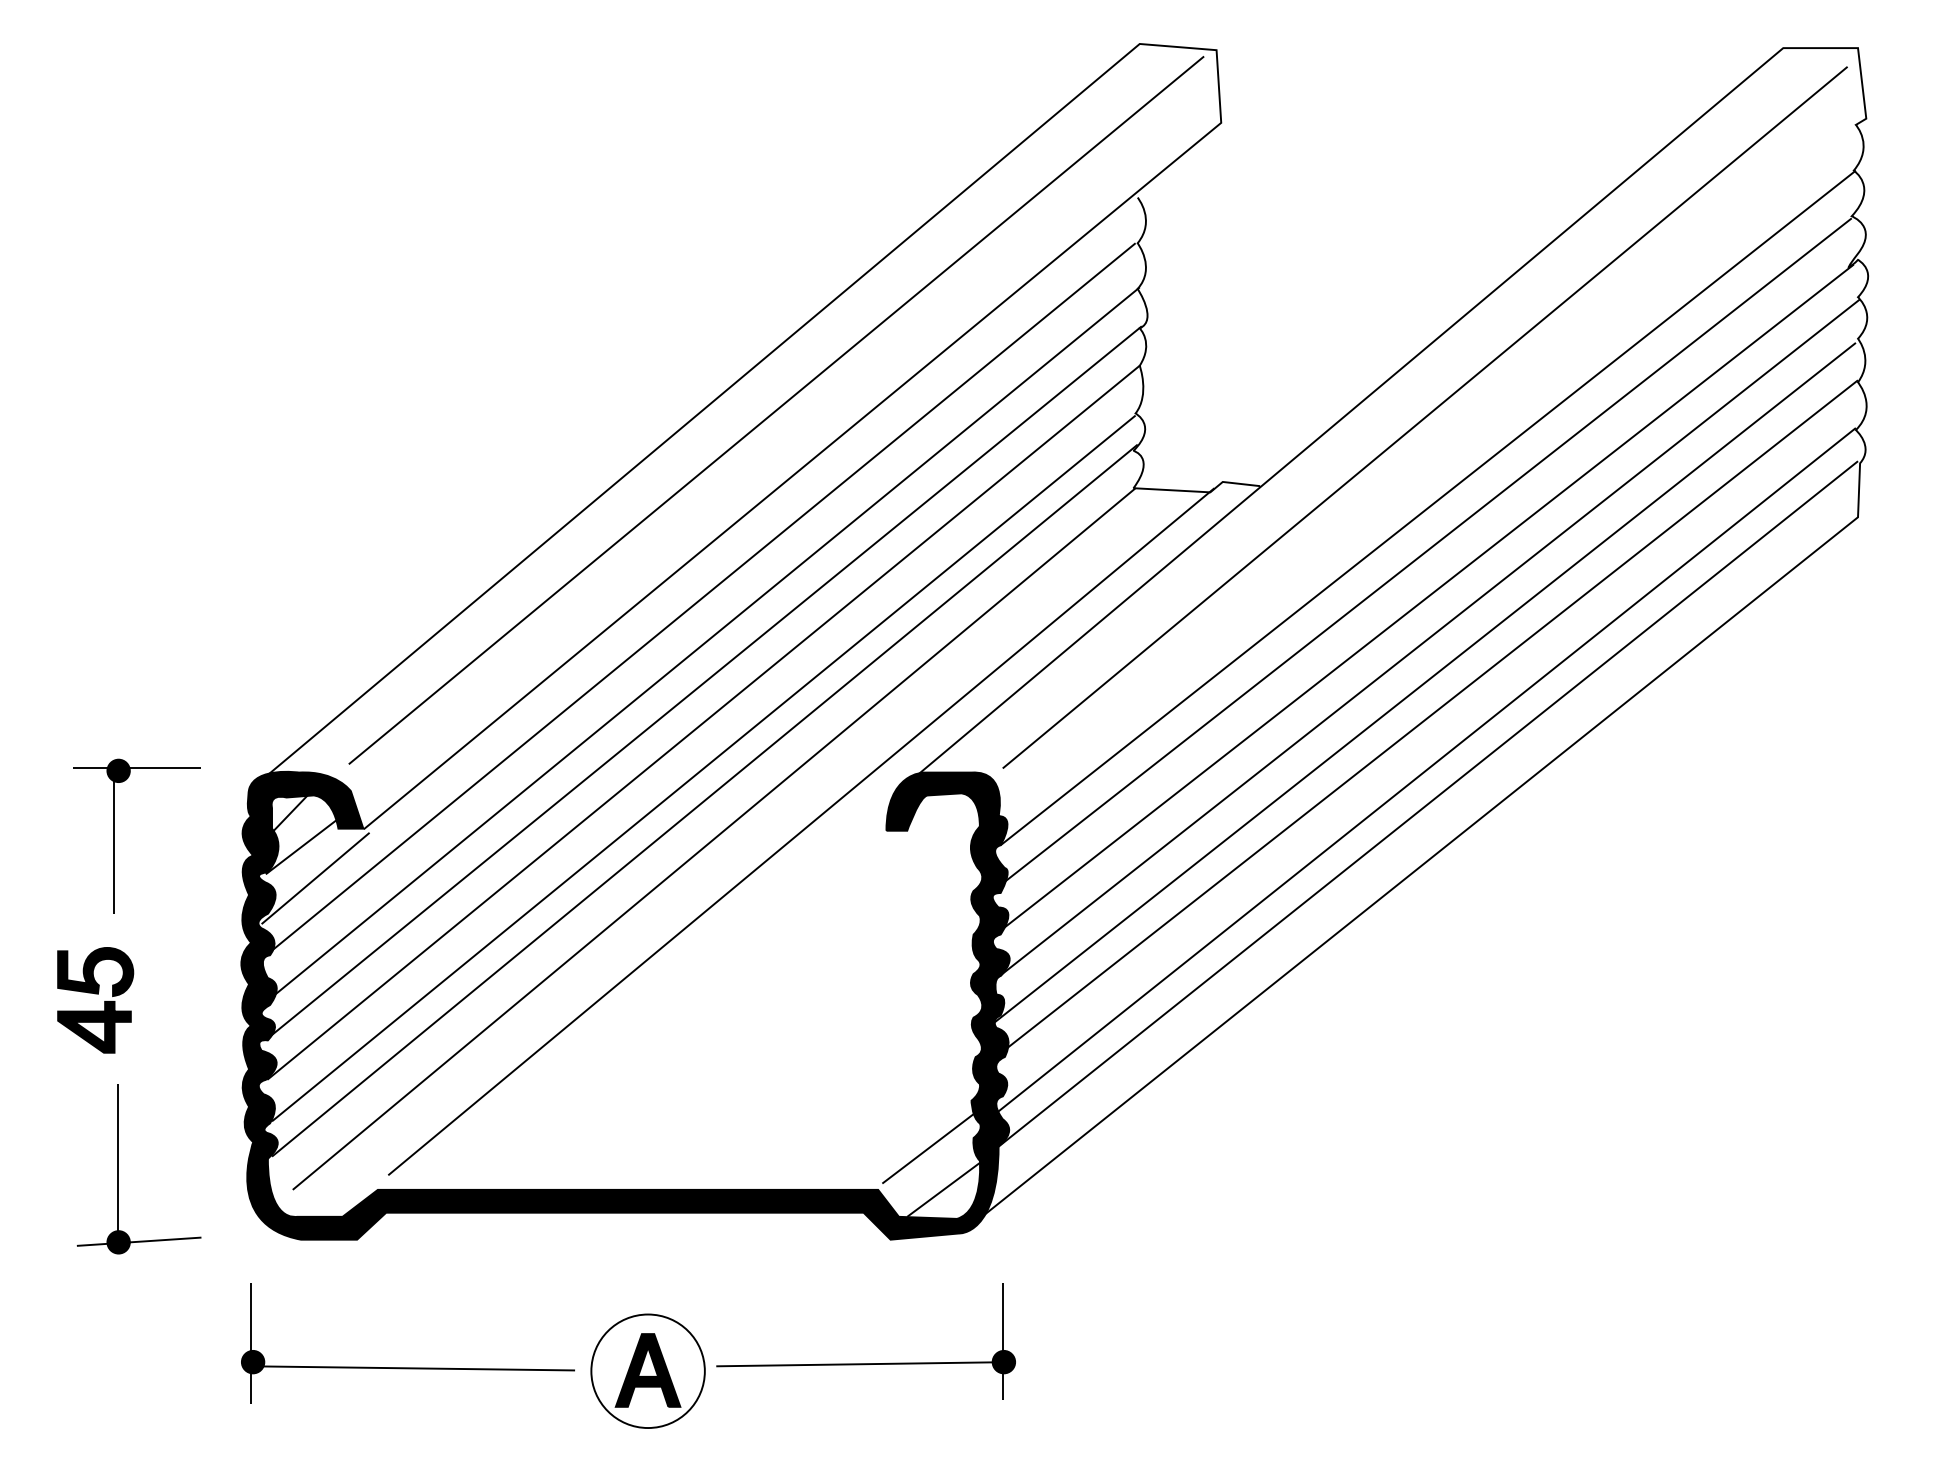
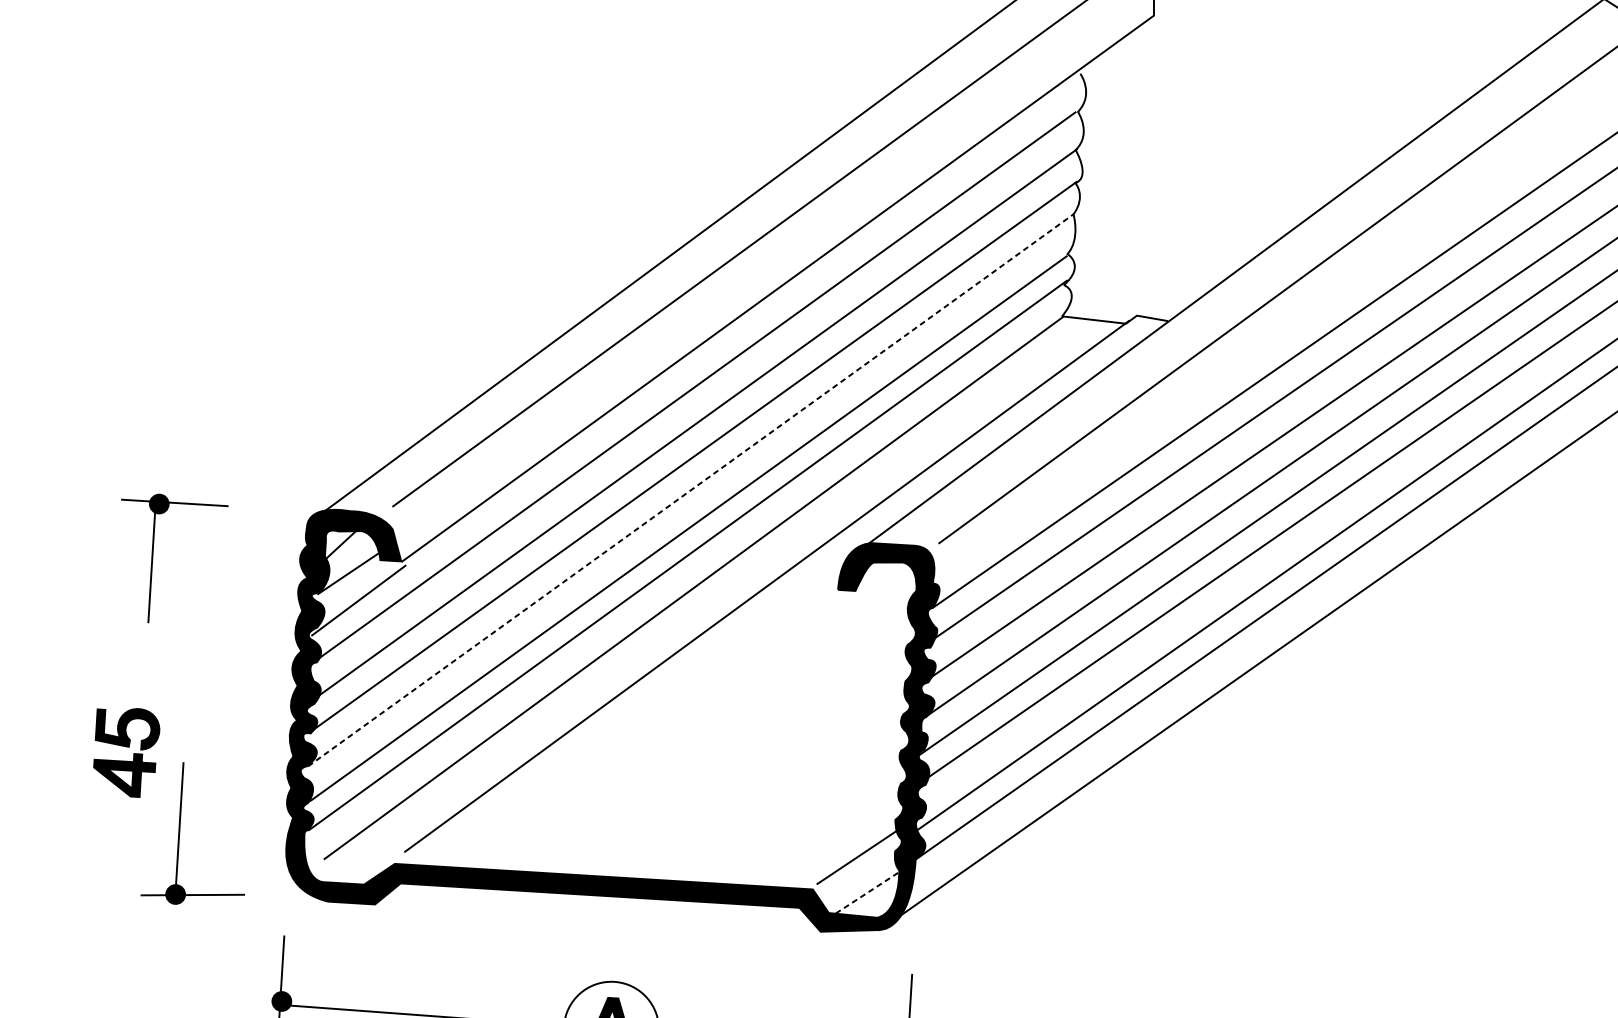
line: (703, 722) -> (690, 490), solid -> dashed
part: (114, 835) -> (152, 557), moved
part: (95, 1000) -> (126, 752), moved
line: (943, 1189) -> (867, 892), solid -> dashed

